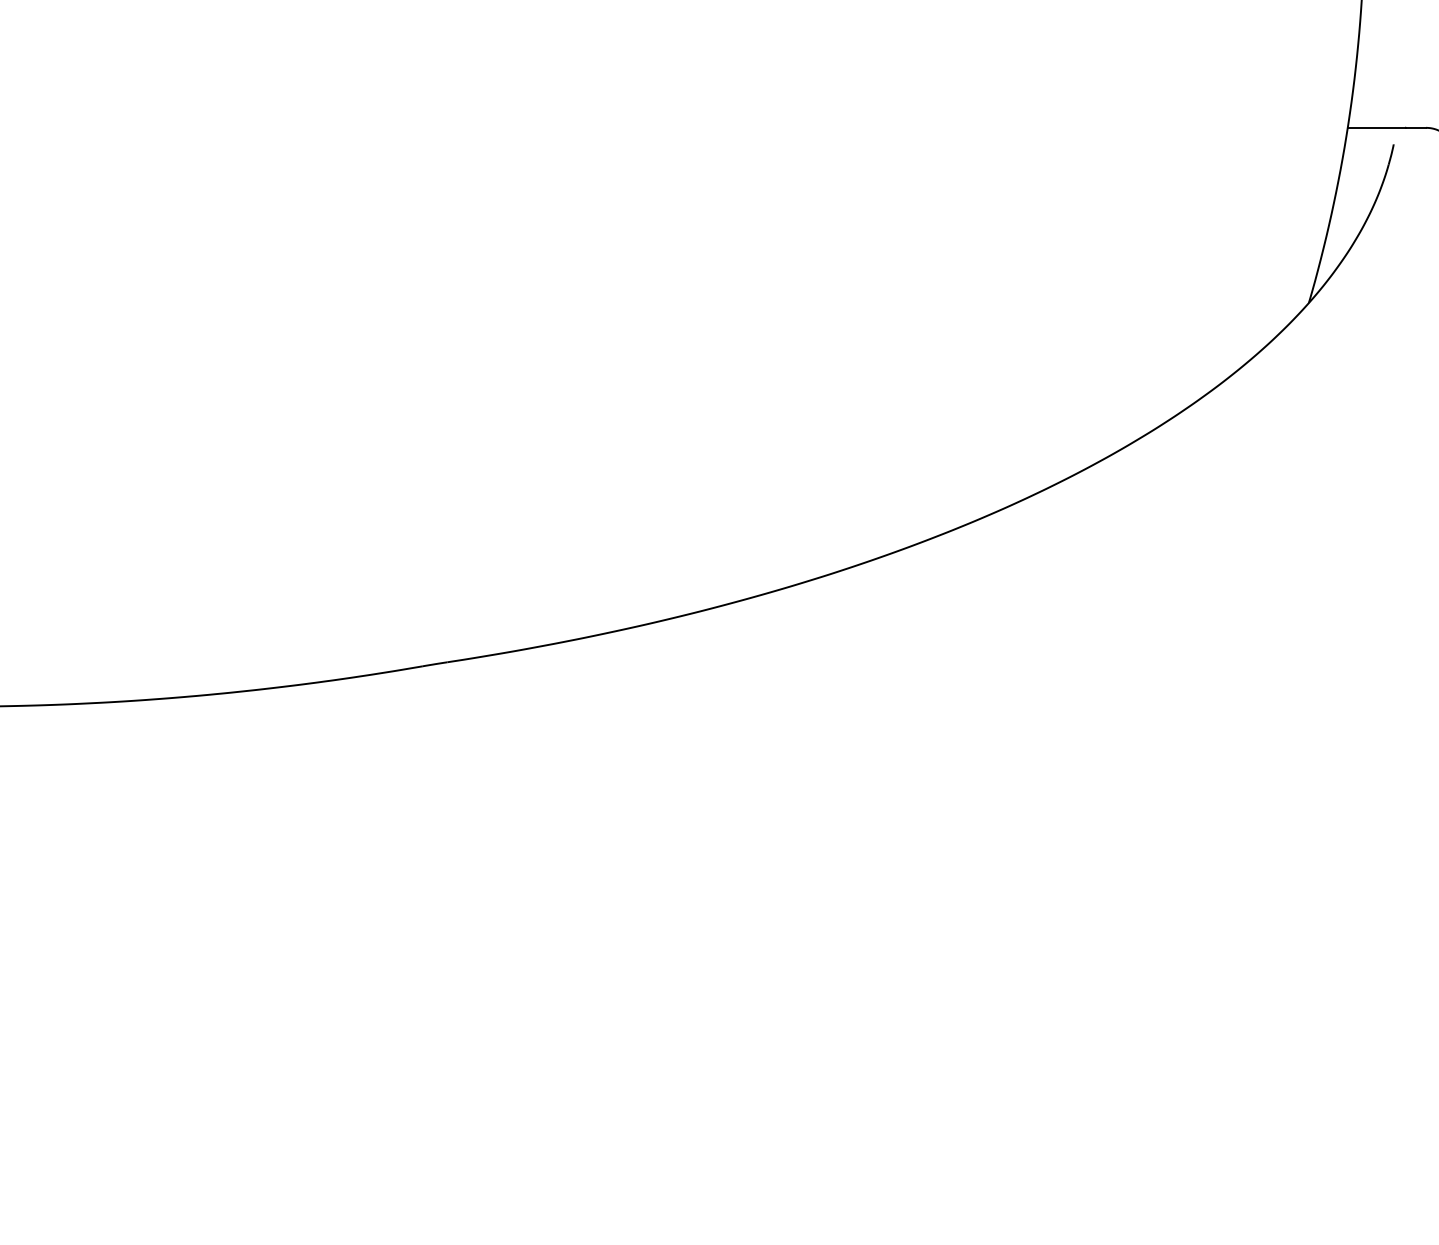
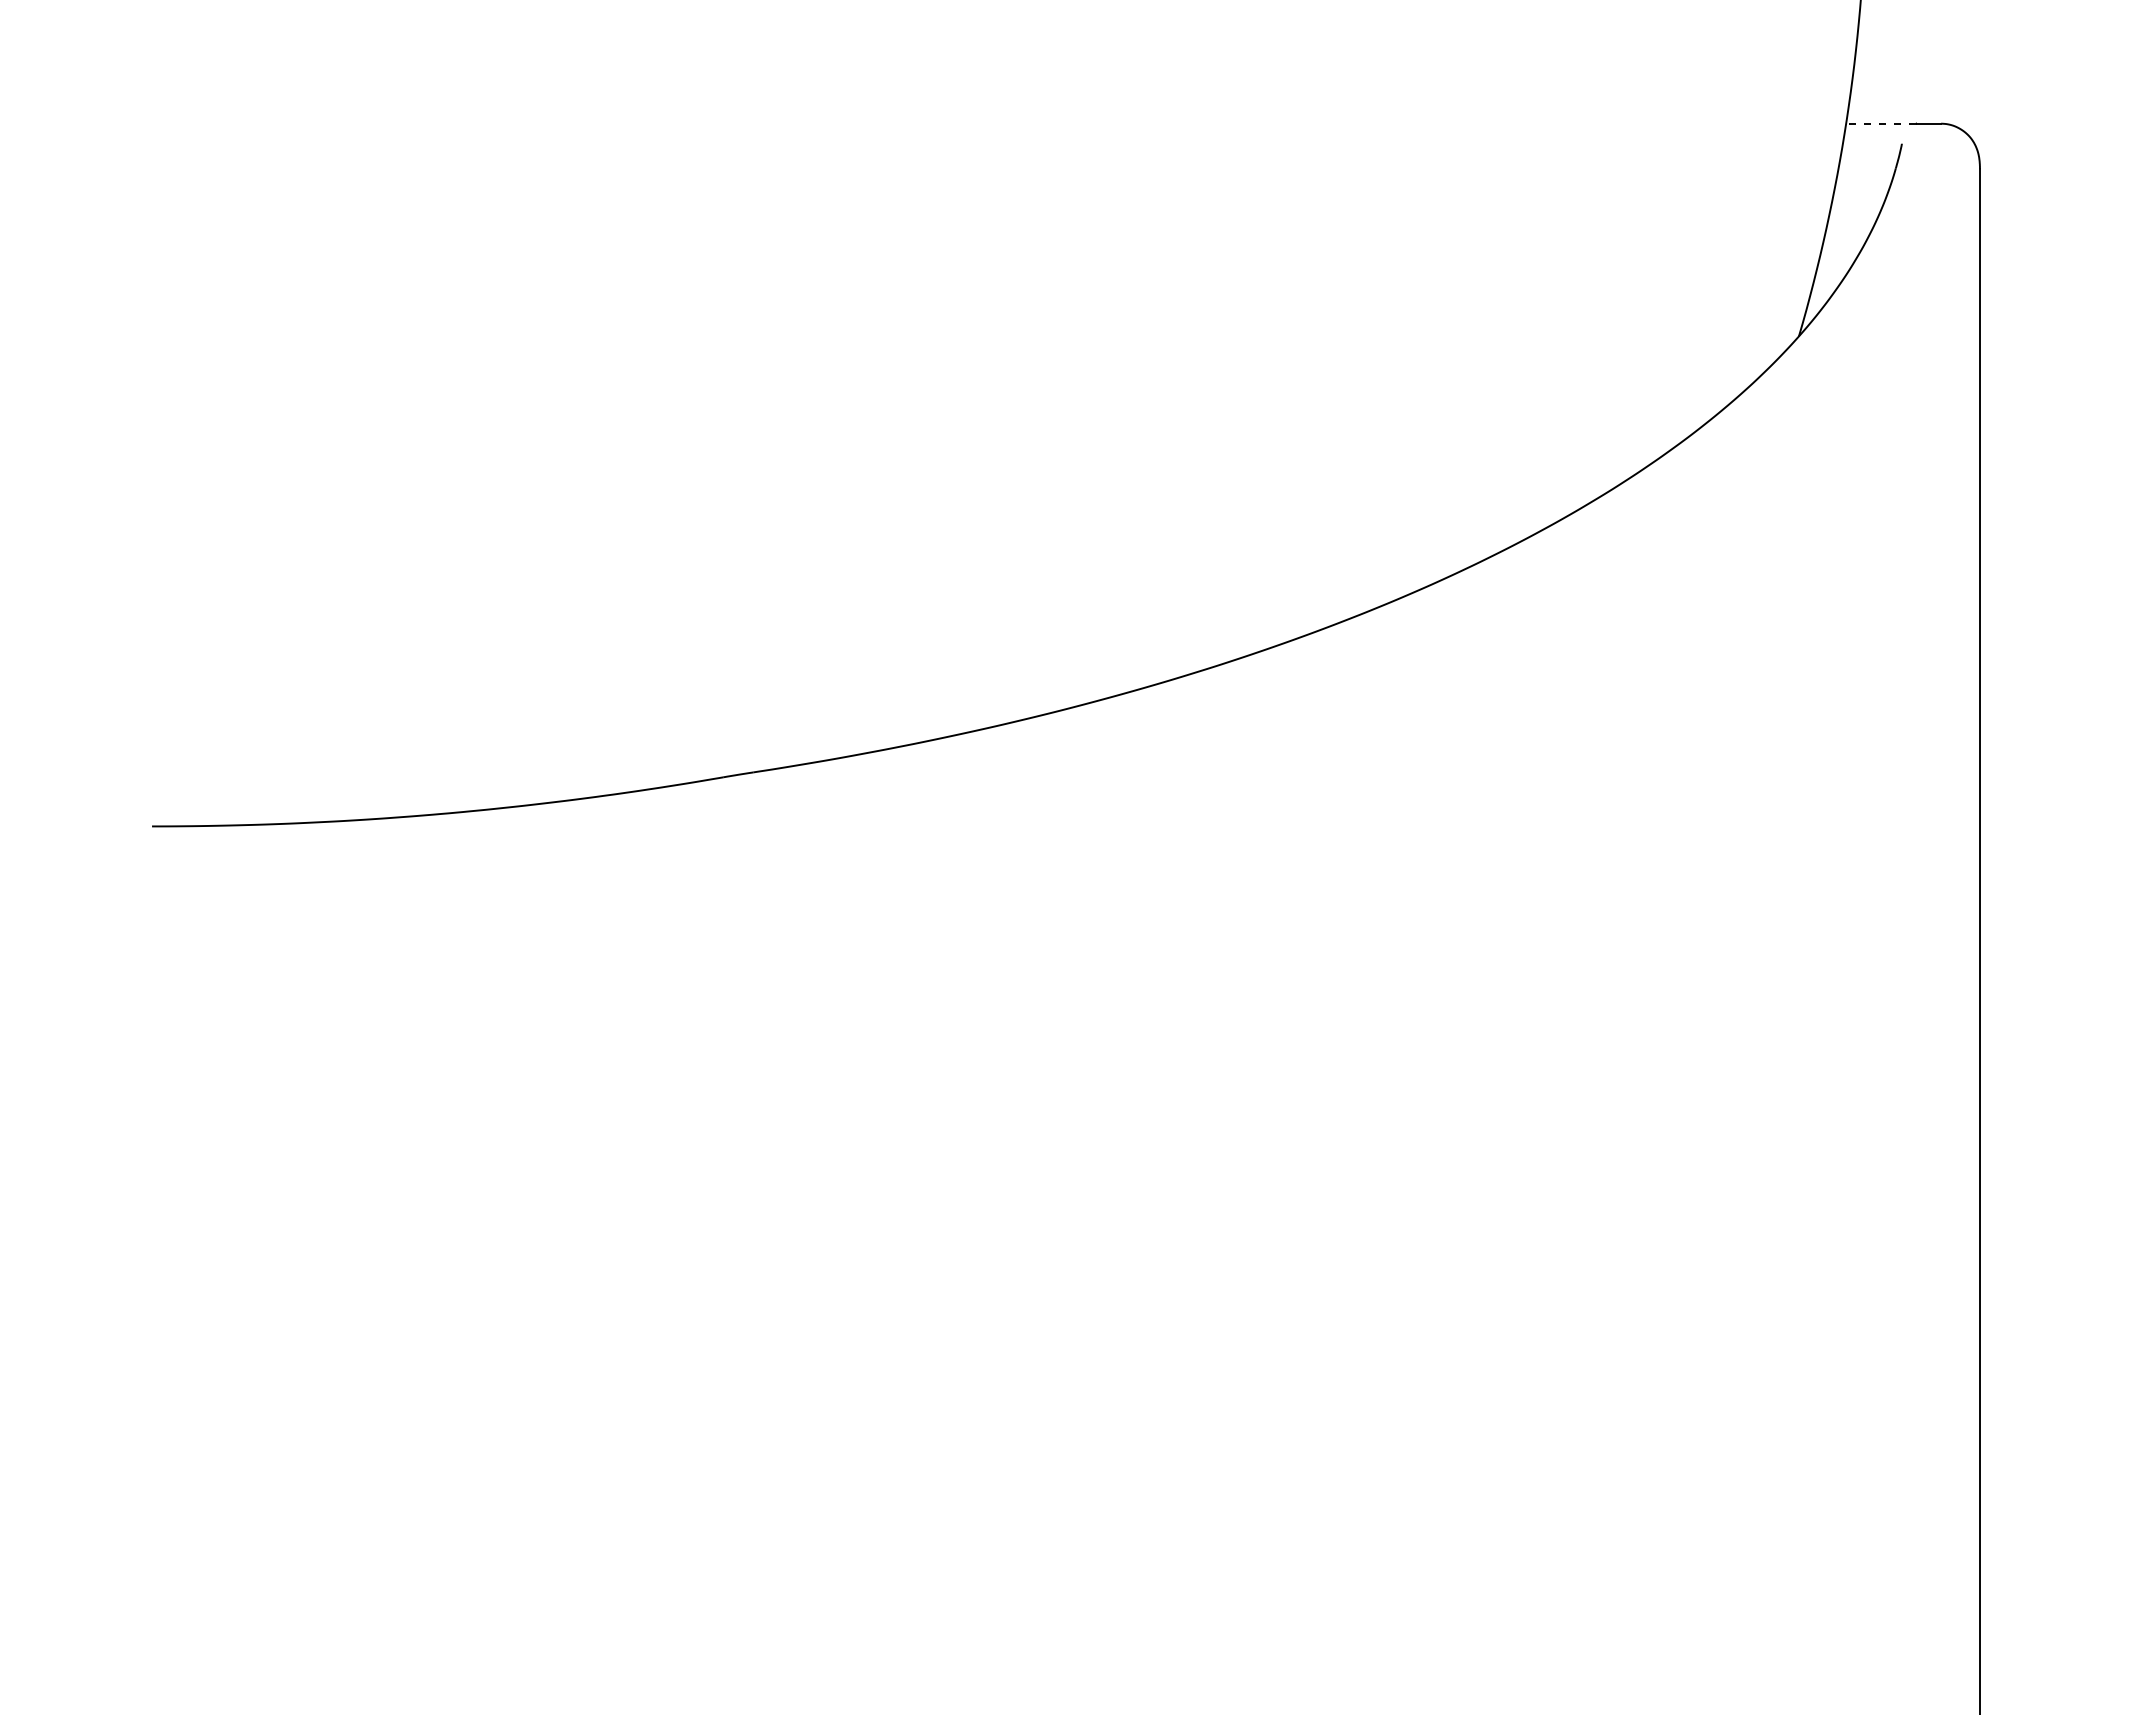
line: (1376, 127) -> (1880, 123), solid -> dashed

